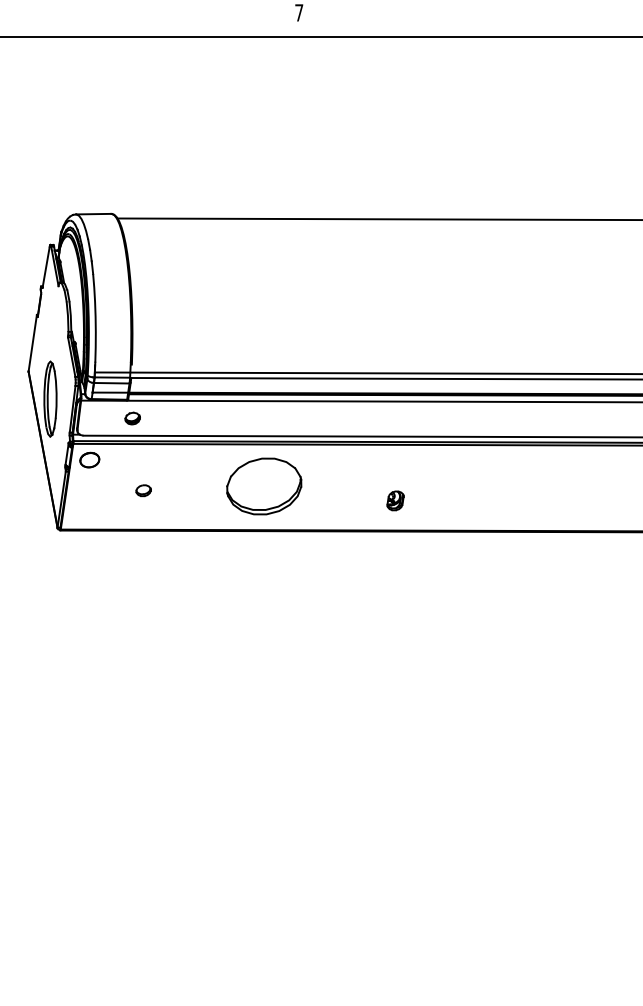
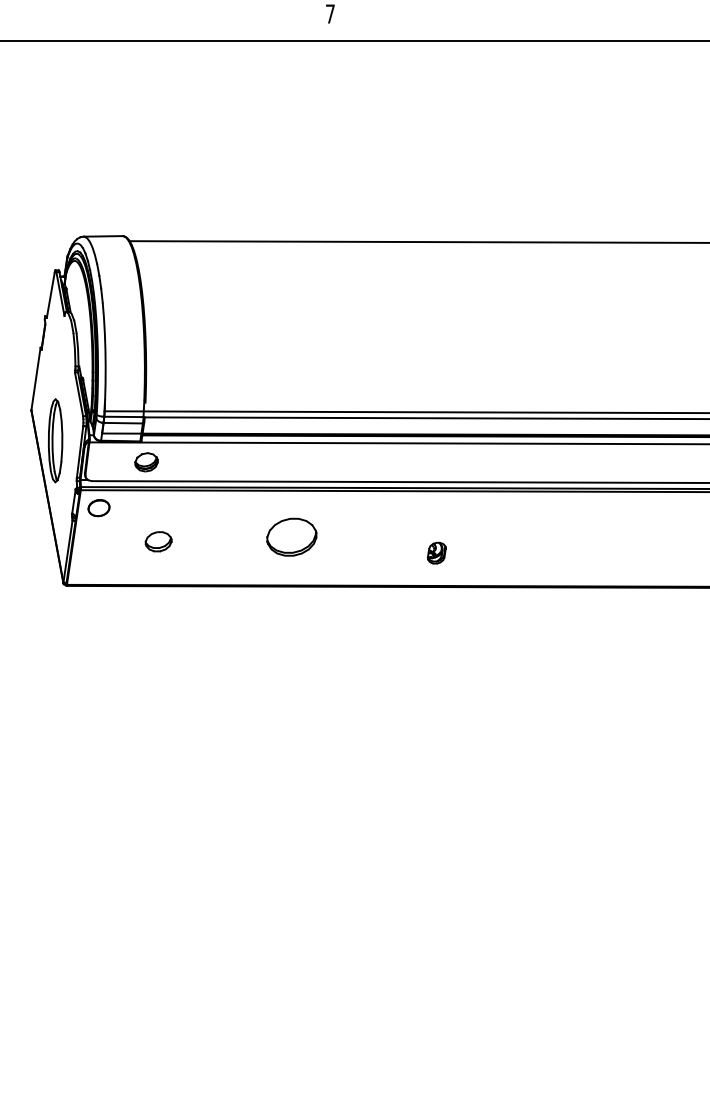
part: (132, 418) -> (146, 462), size x1.4
part: (264, 486) -> (292, 537), size x0.6
part: (143, 490) -> (158, 541), size x1.6

